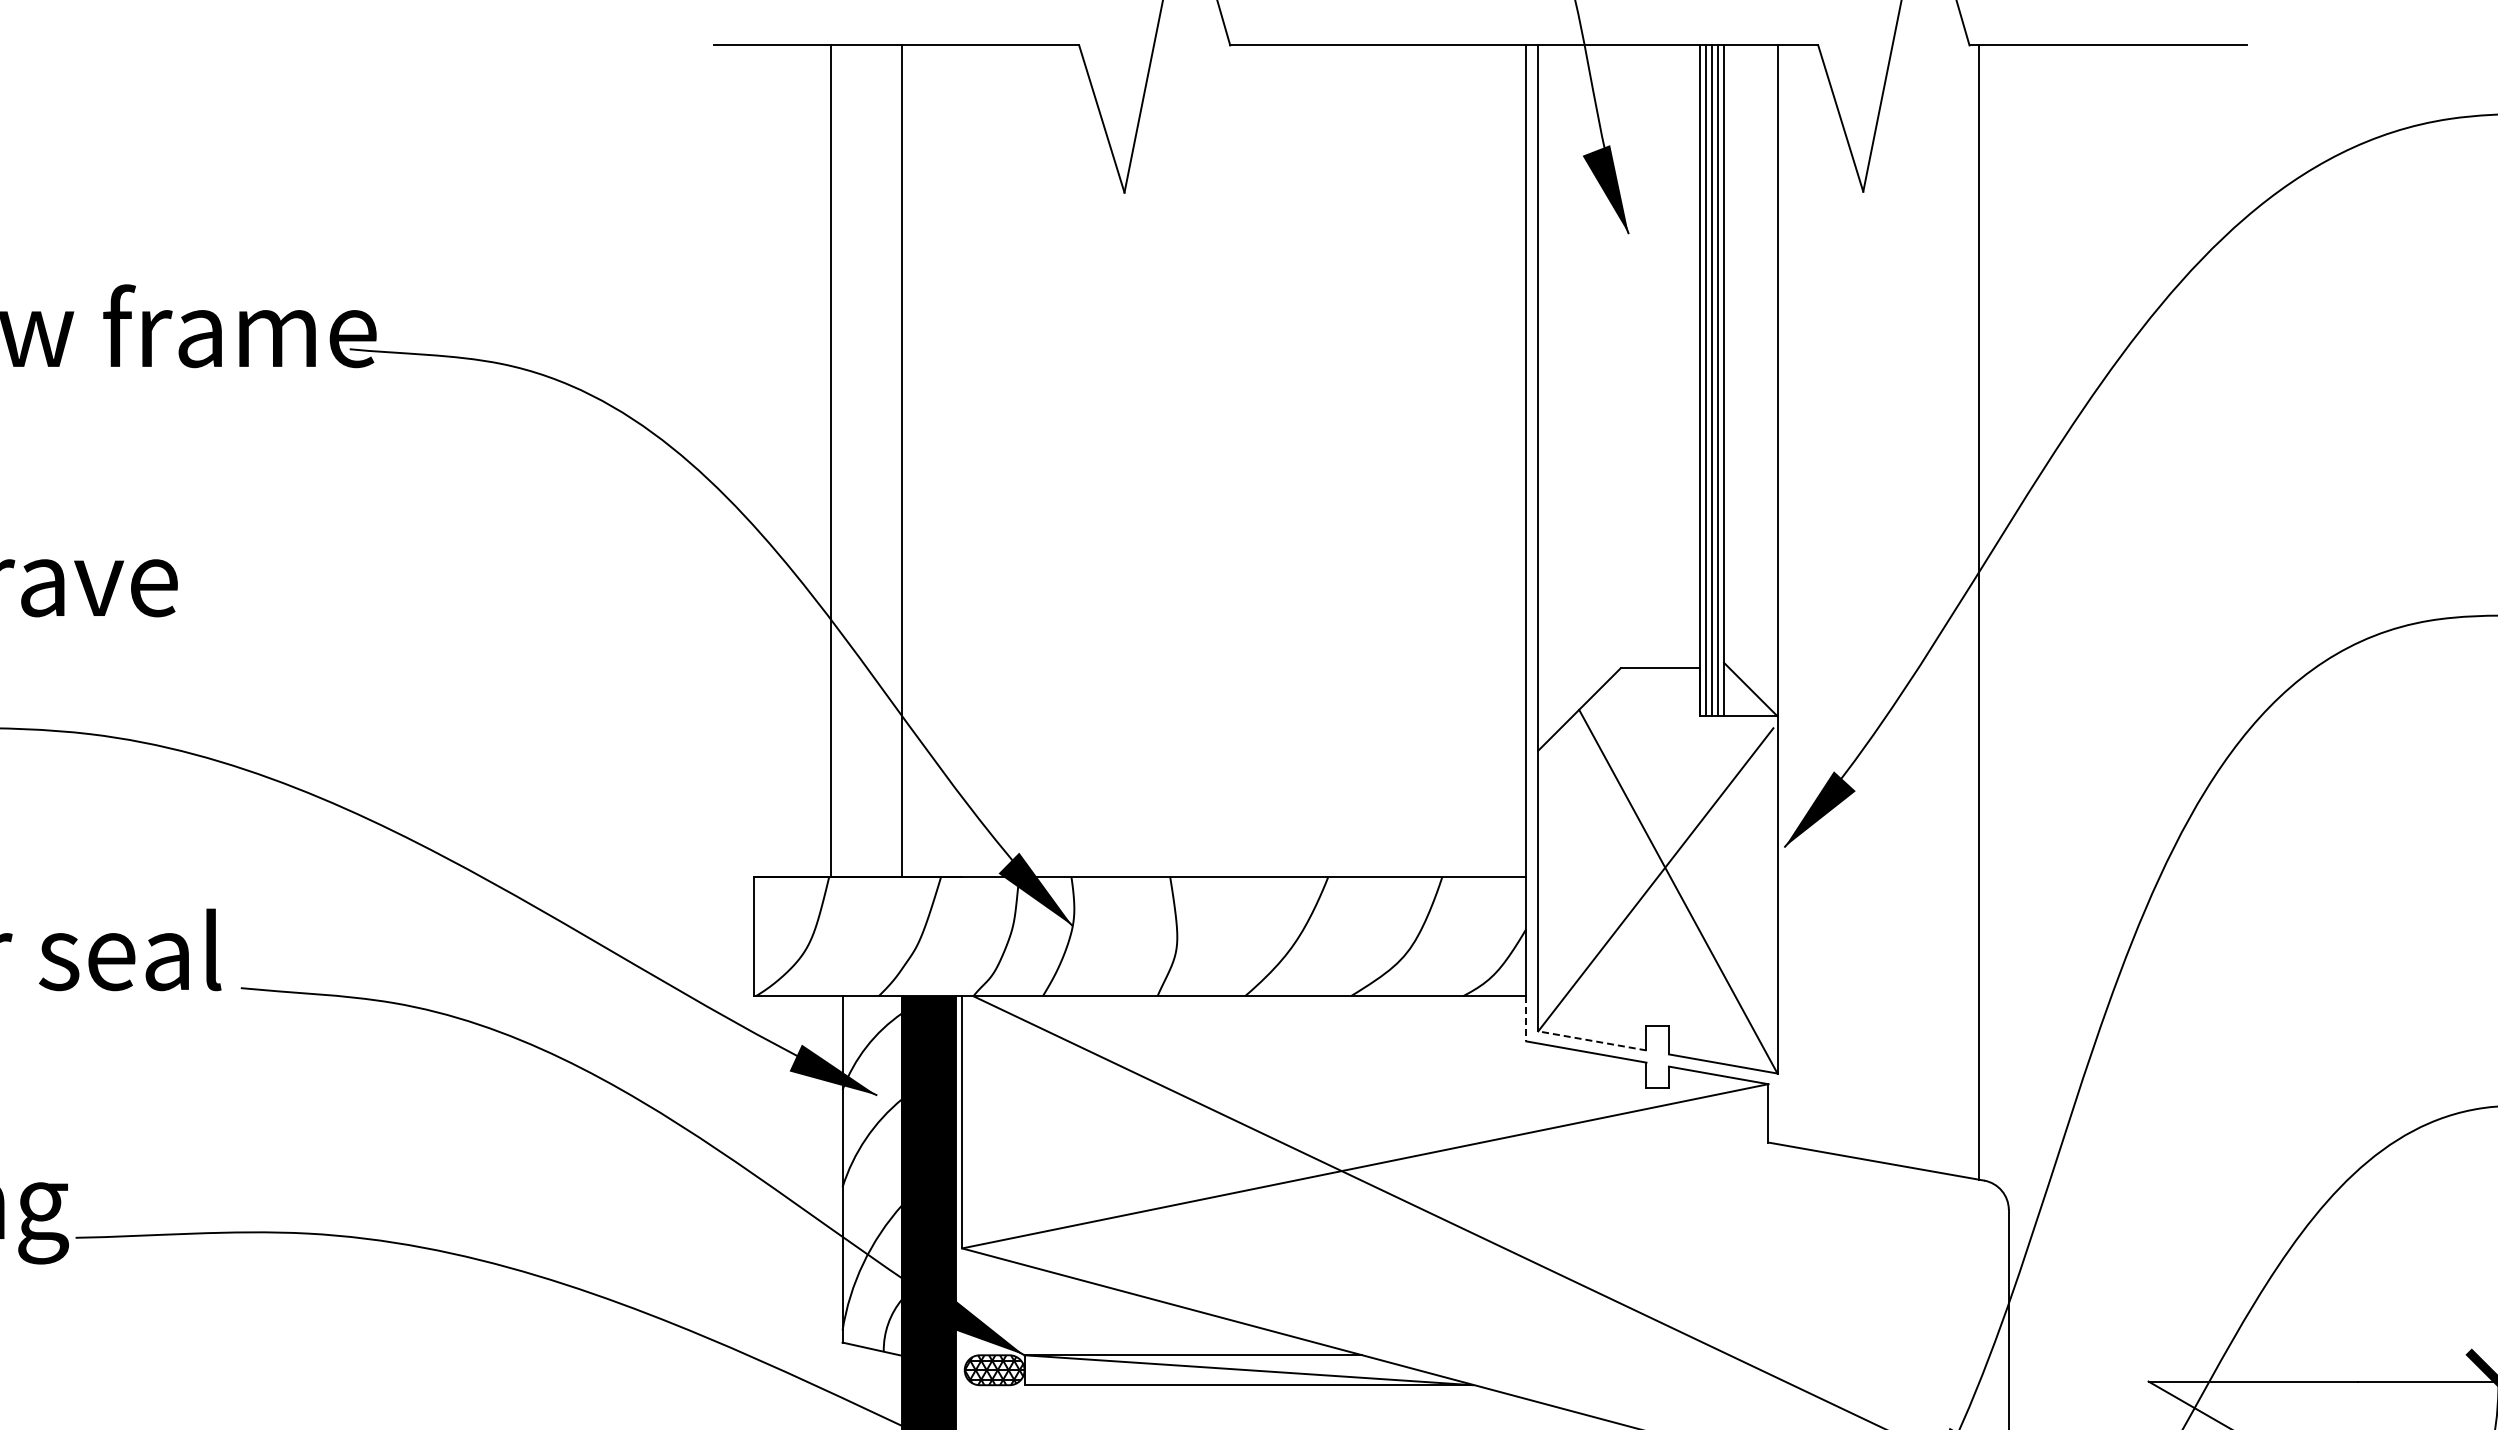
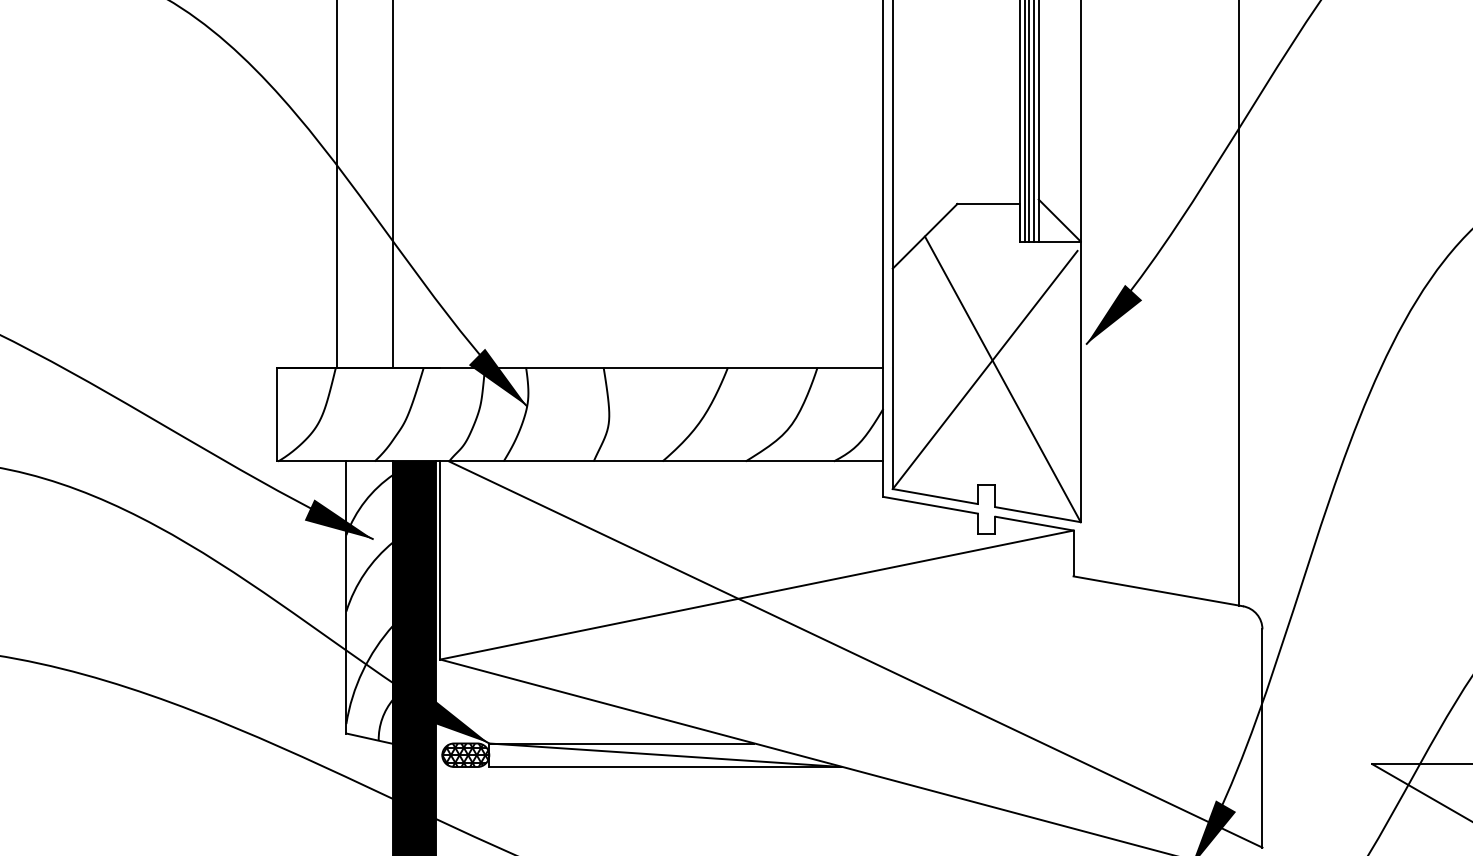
line: (1526, 1018) -> (883, 478), dashed -> solid
line: (1592, 1040) -> (935, 496), dashed -> solid

